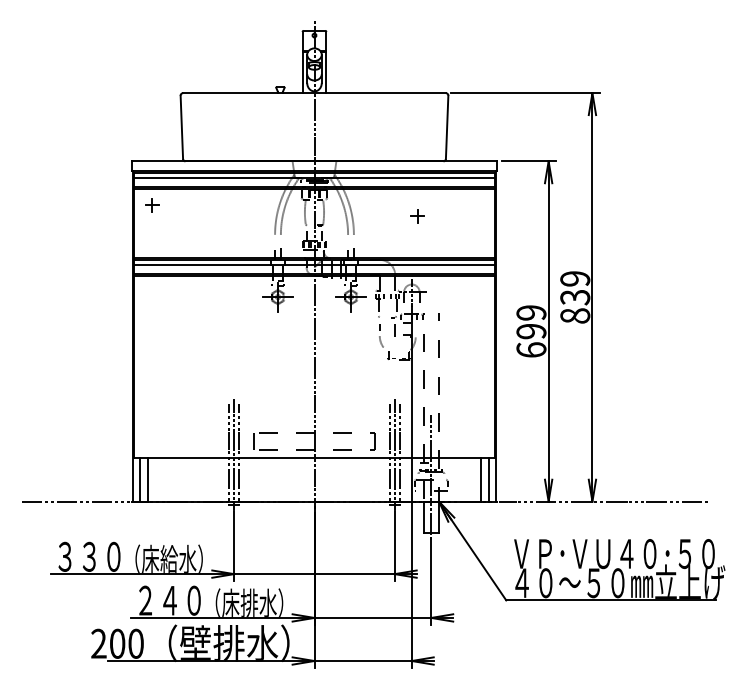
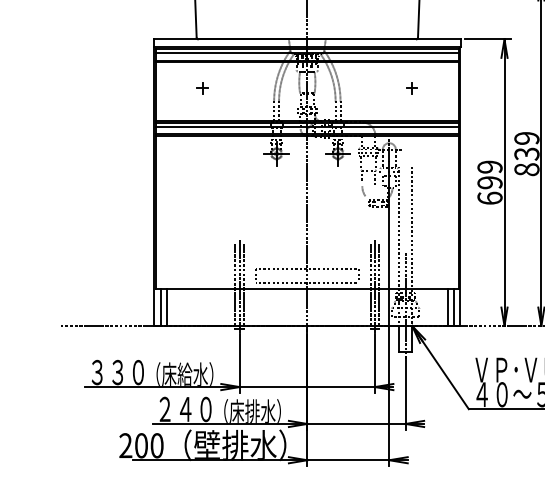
part: (152, 205) -> (202, 88), moved
part: (417, 216) -> (411, 88), moved

